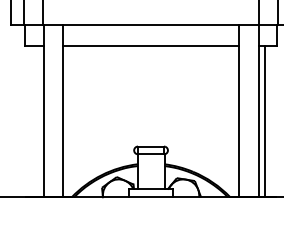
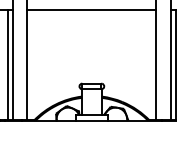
line: (36, 120) -> (8, 64), added

